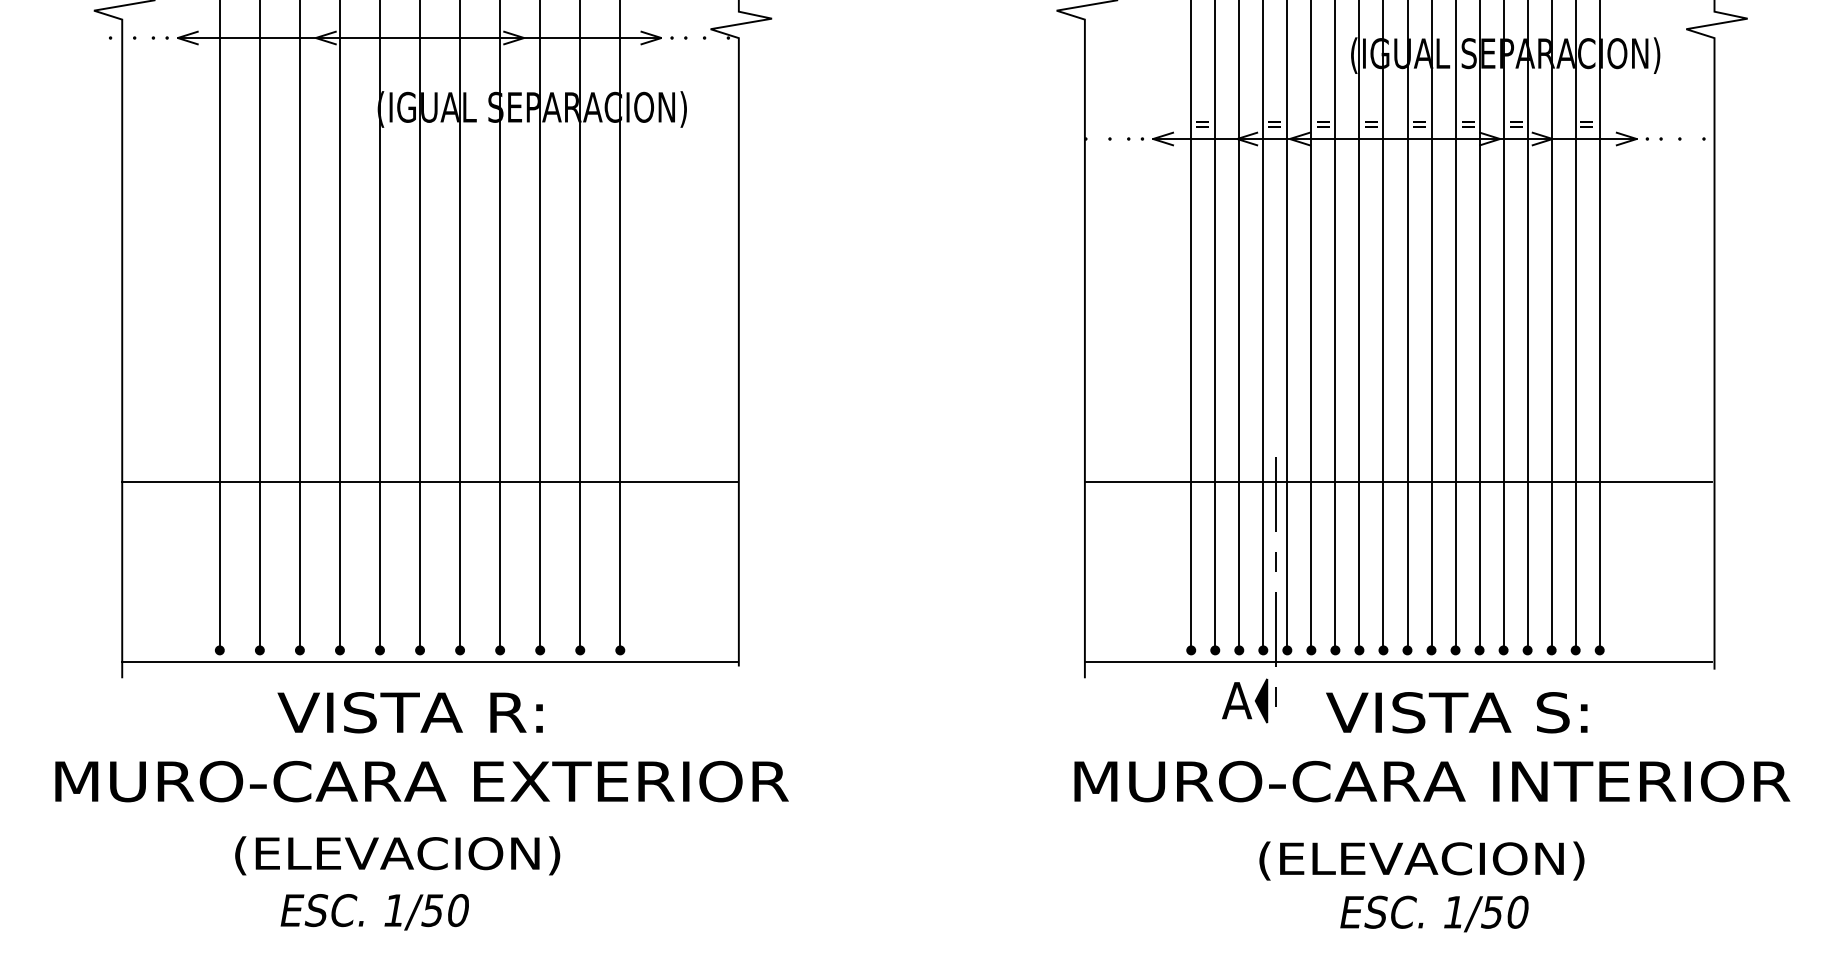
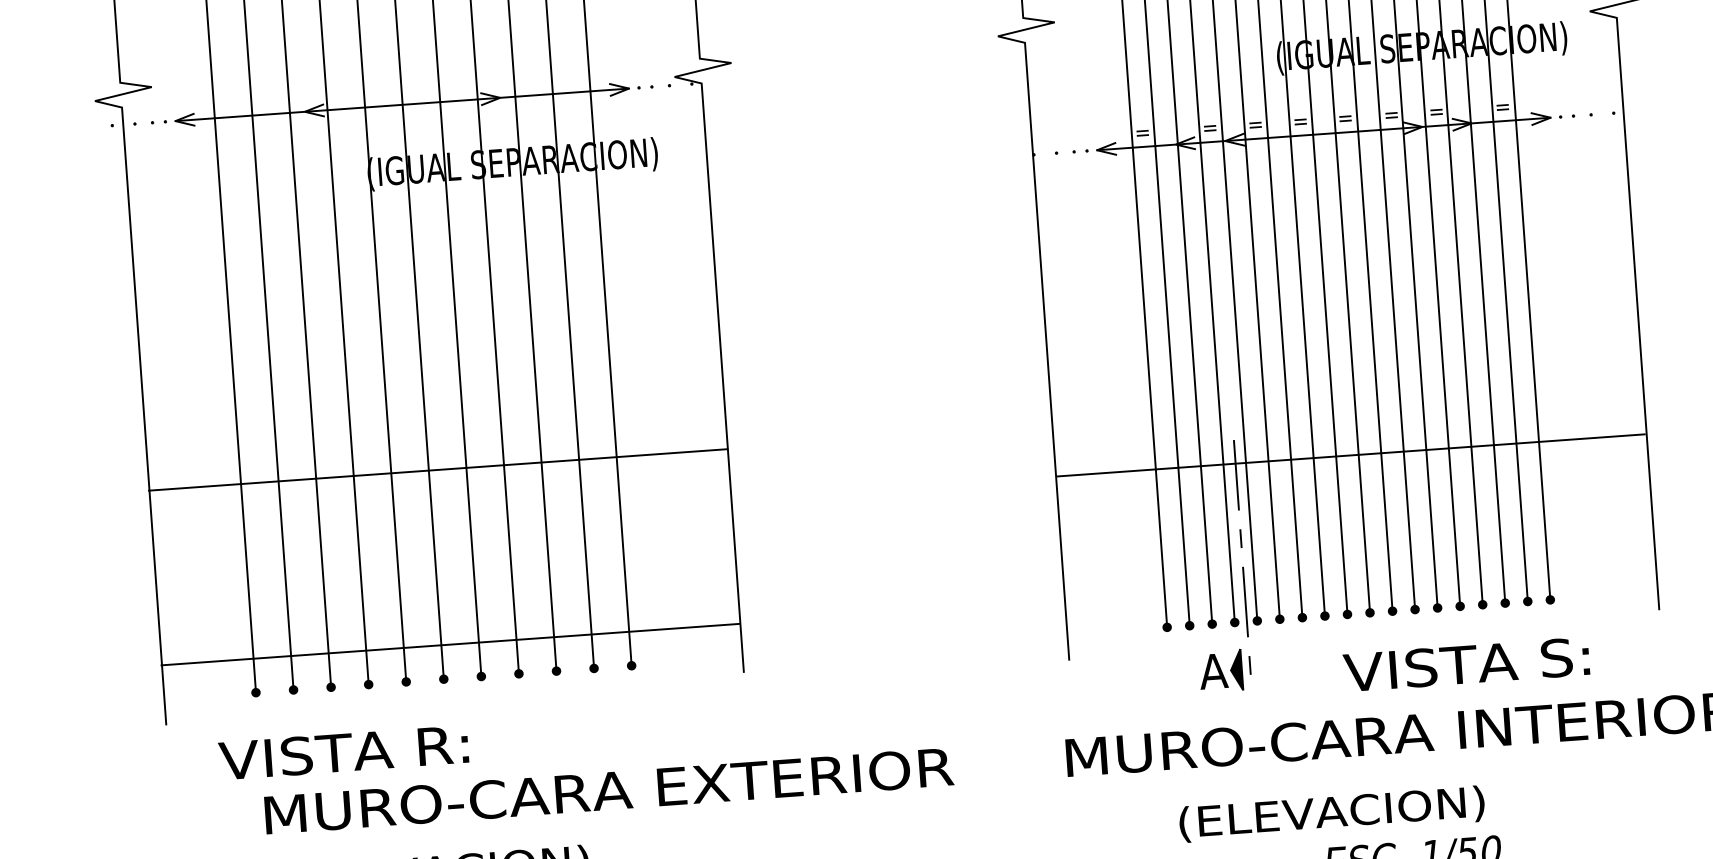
line: (429, 481) -> (437, 469), moved
line: (429, 662) -> (450, 644), moved
line: (1398, 662) -> (1362, 624), removed
text: (409, 712) -> (342, 752), moved
text: (1456, 712) -> (1466, 664), moved
text: (421, 781) -> (608, 790), moved
text: (1421, 860) -> (1331, 813), moved

